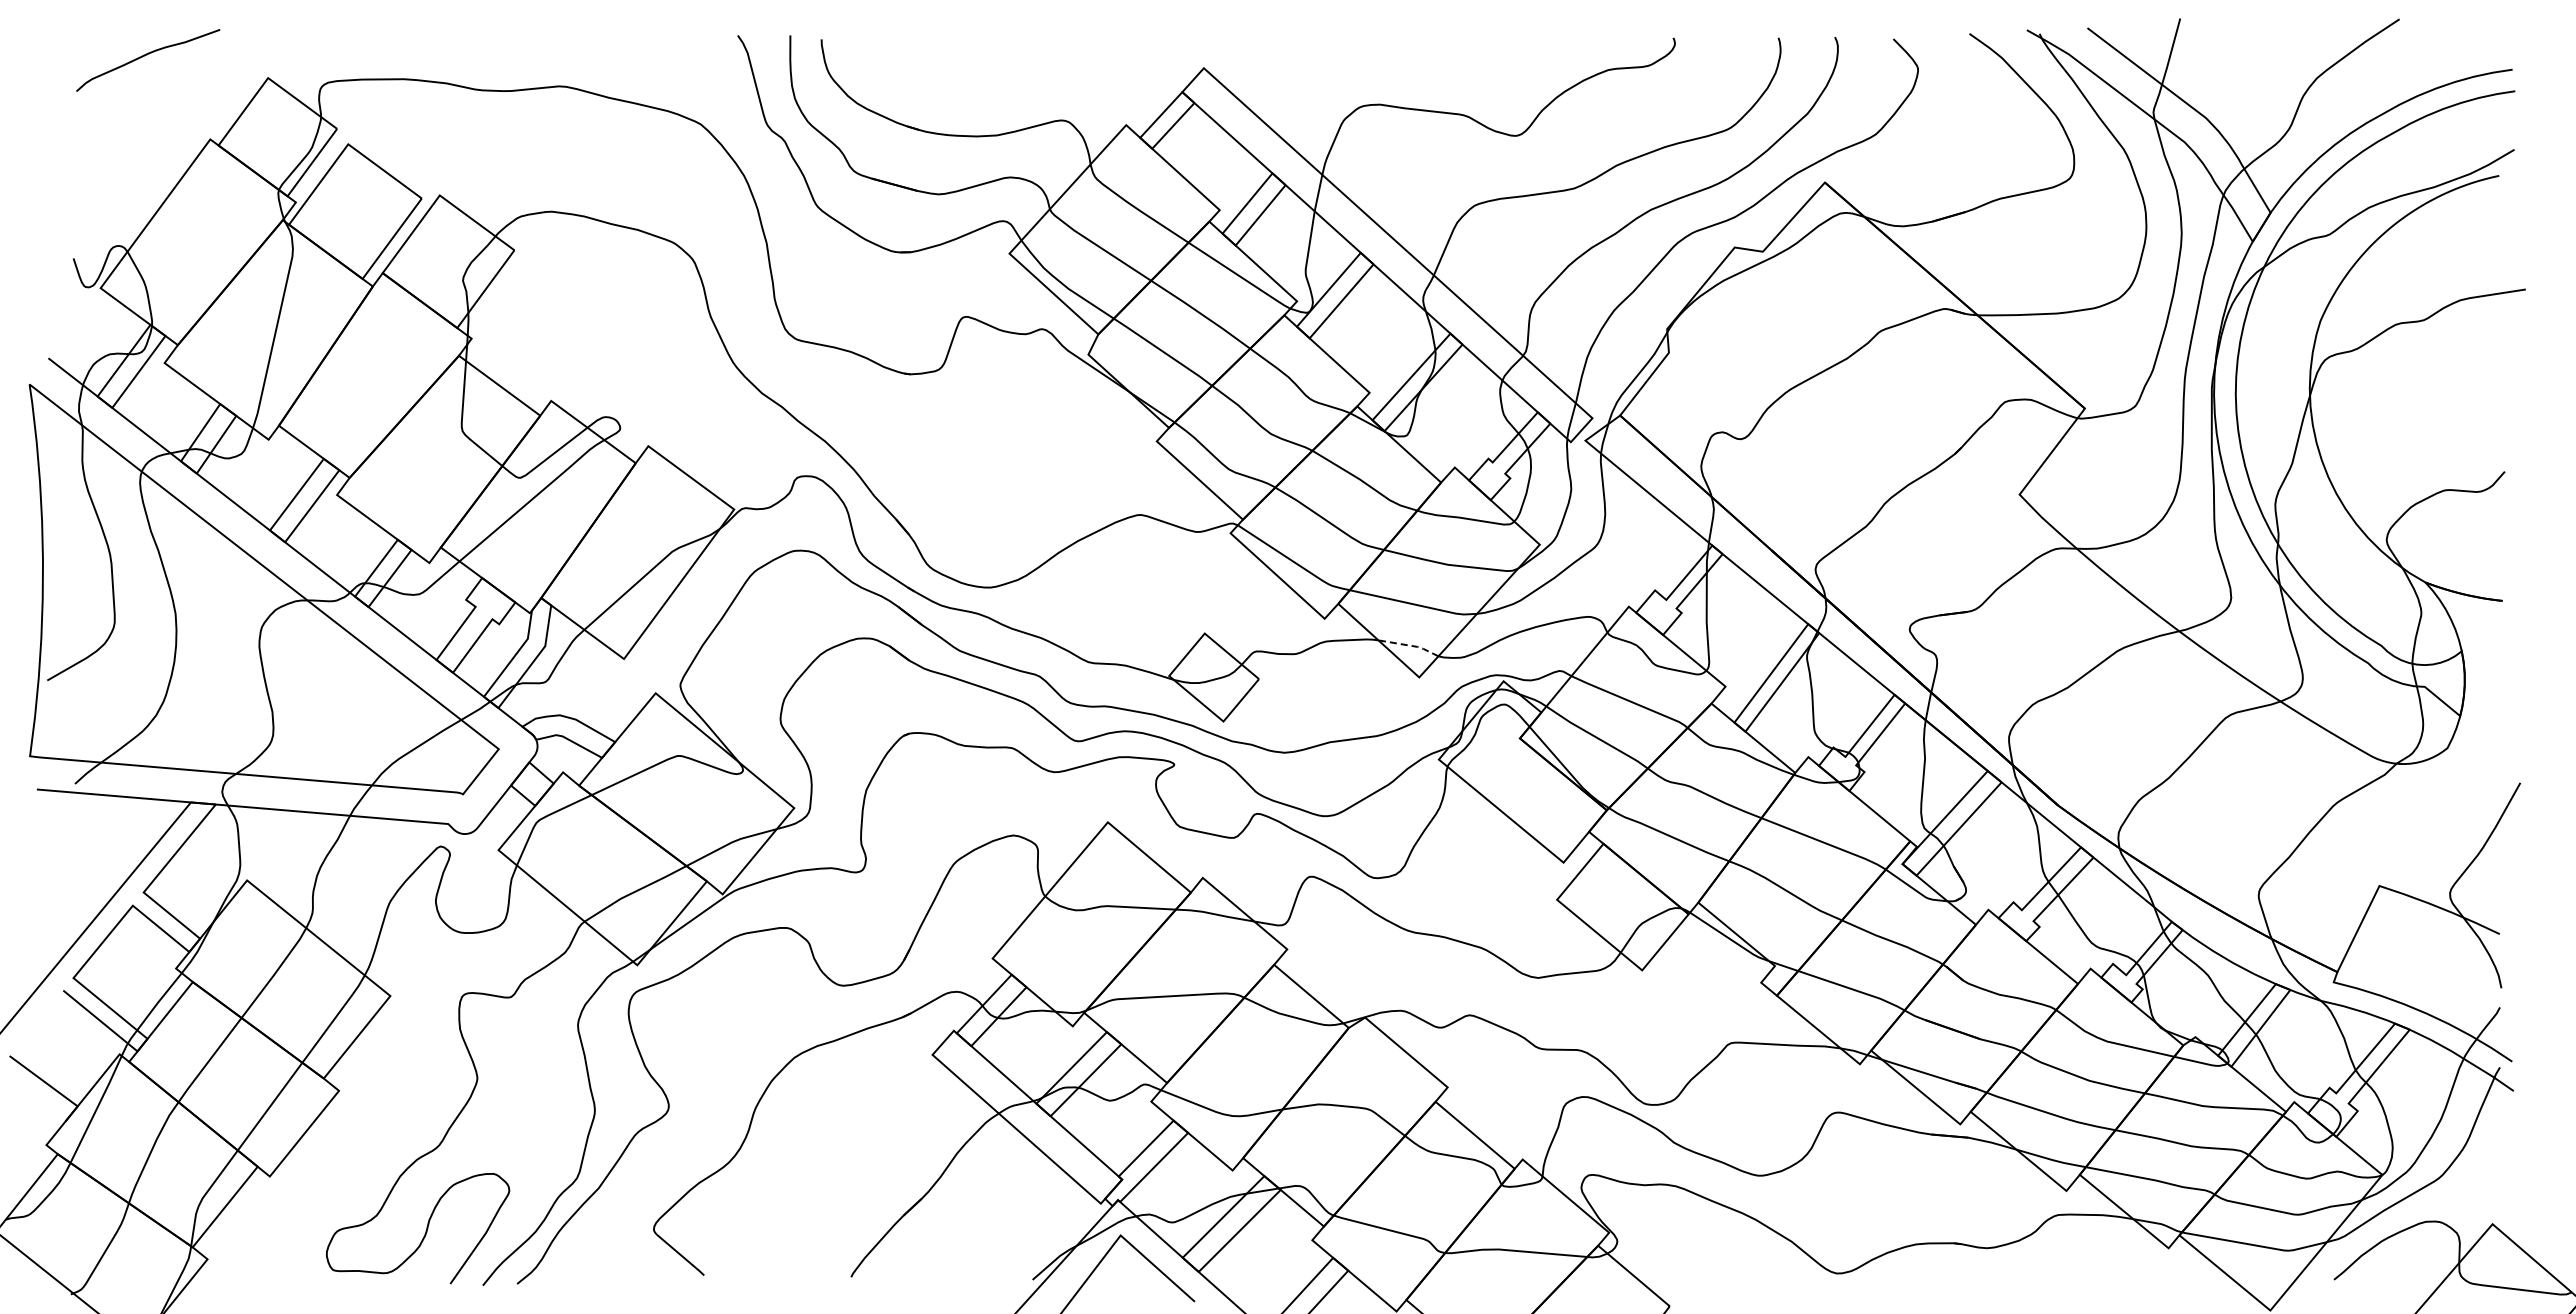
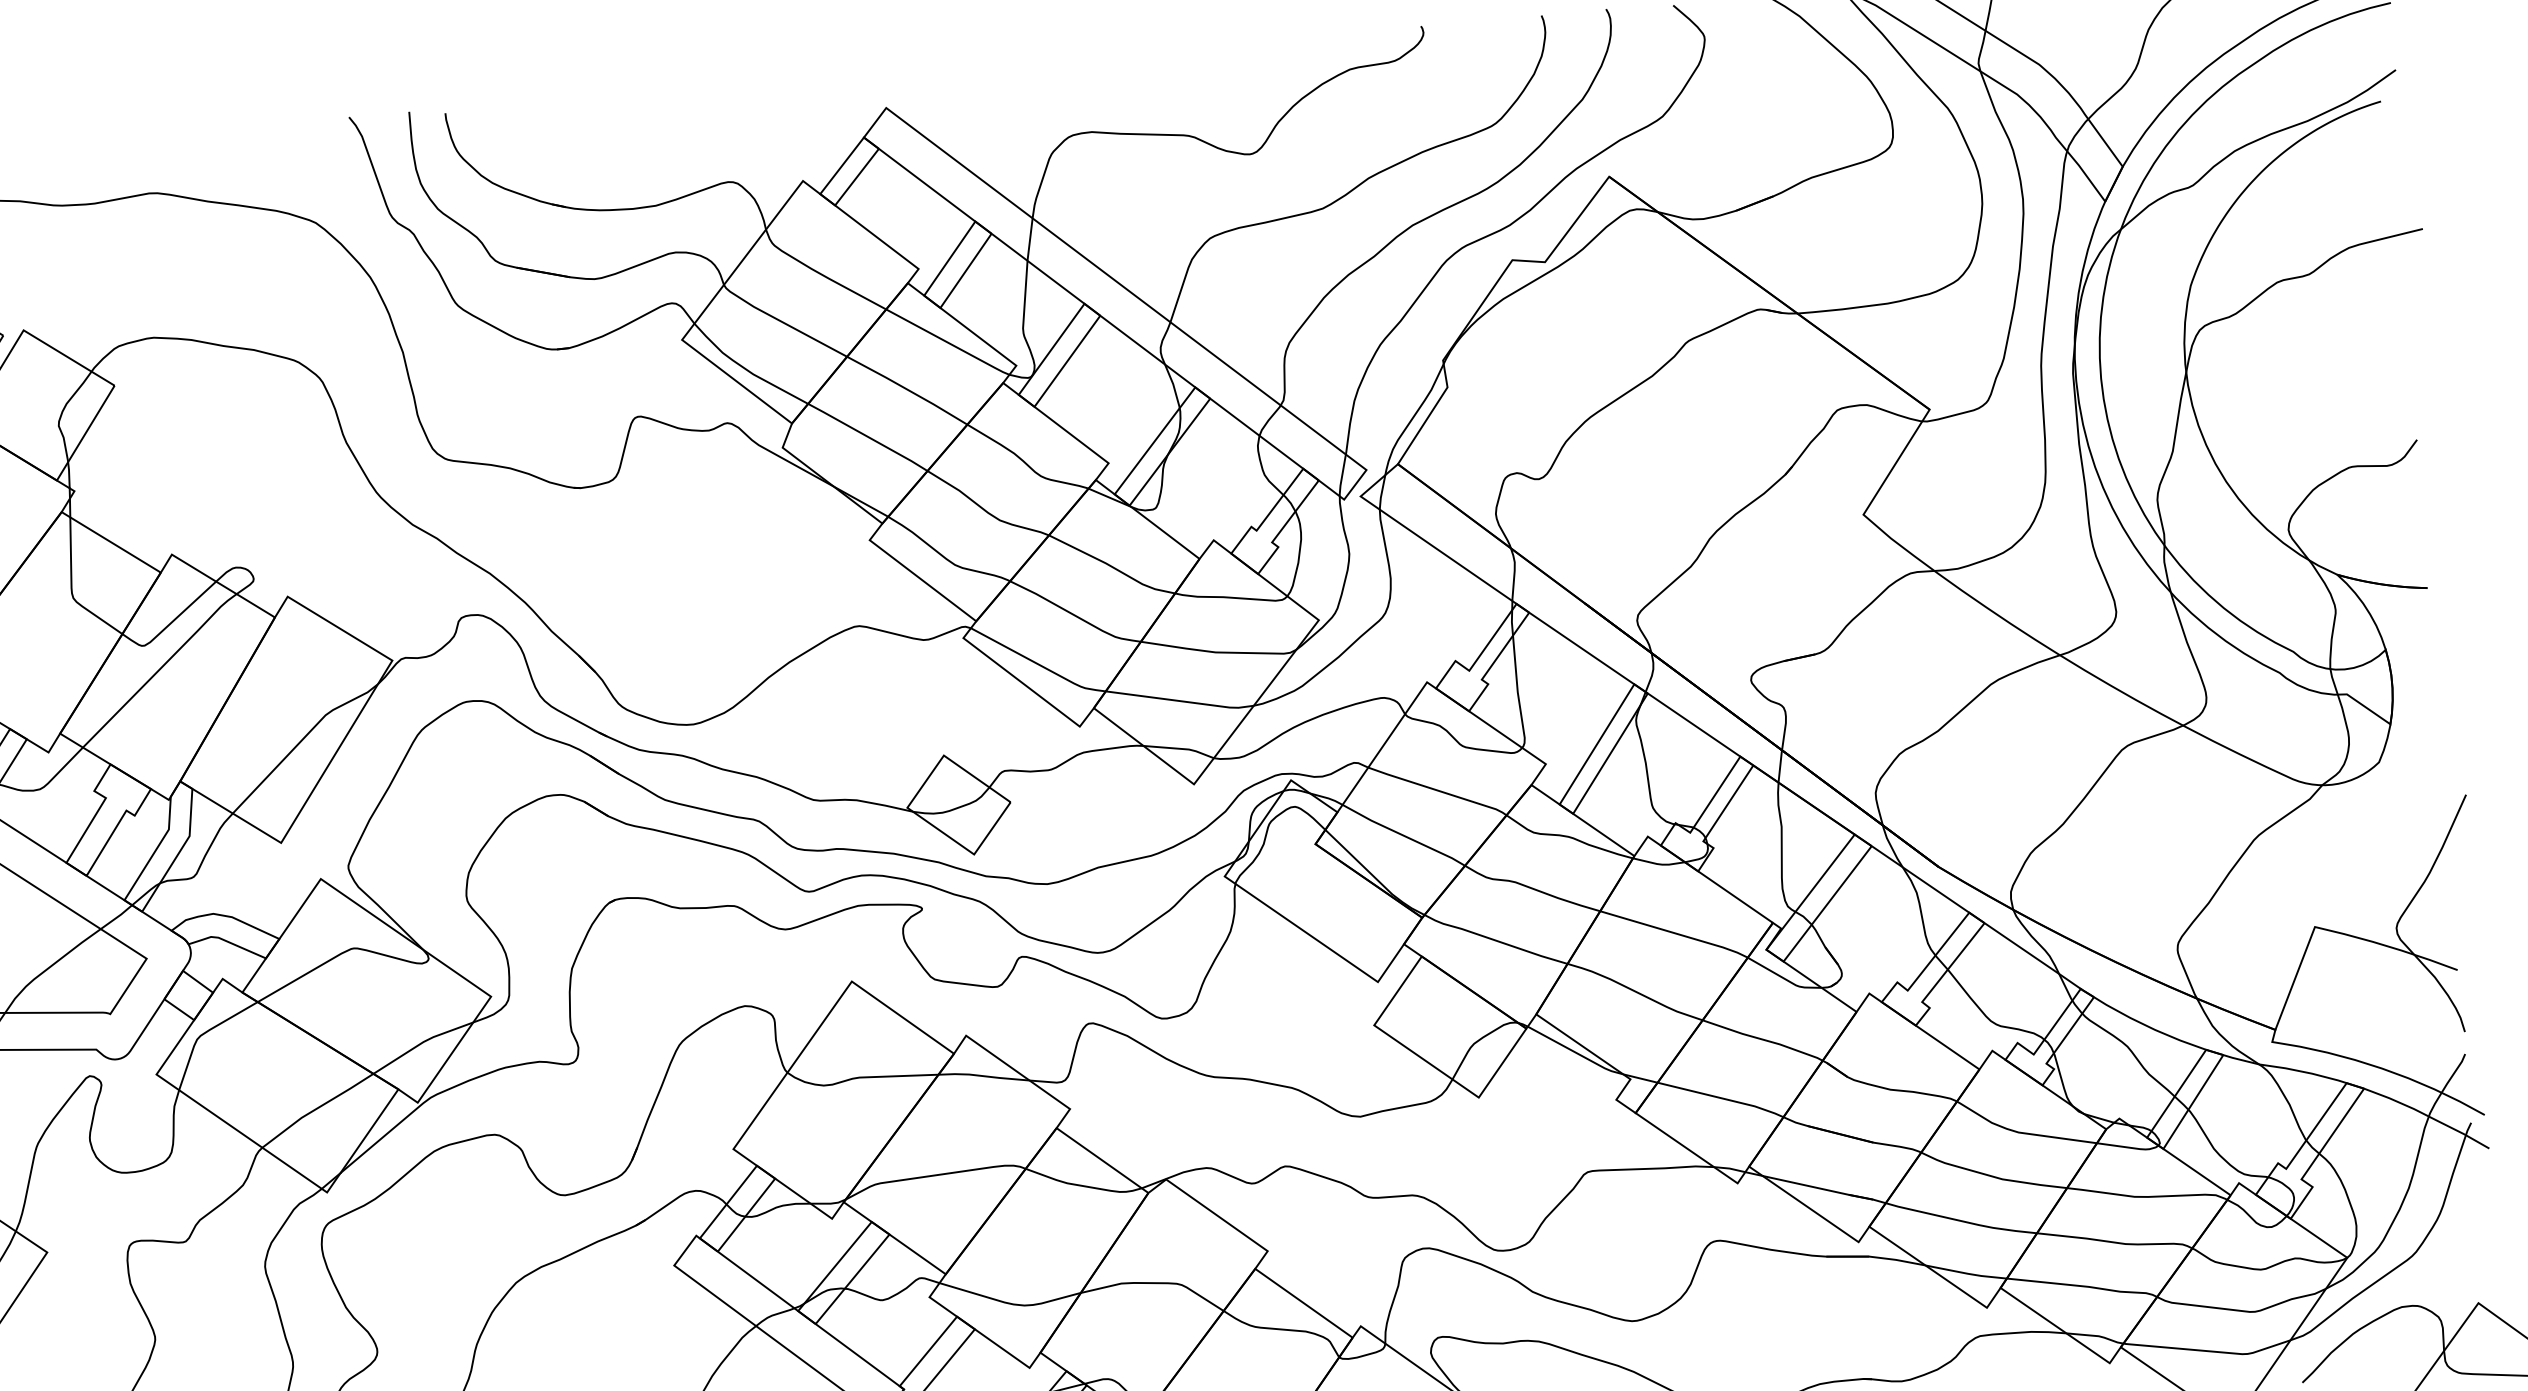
line: (1410, 645) -> (1180, 748), dashed -> solid

